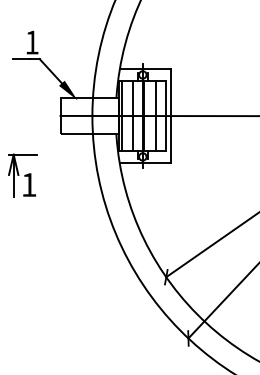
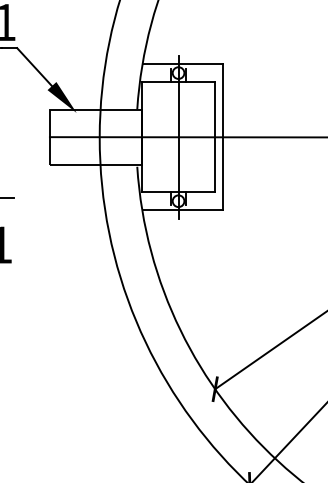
hatch: (138, 115) -> (171, 136), removed

